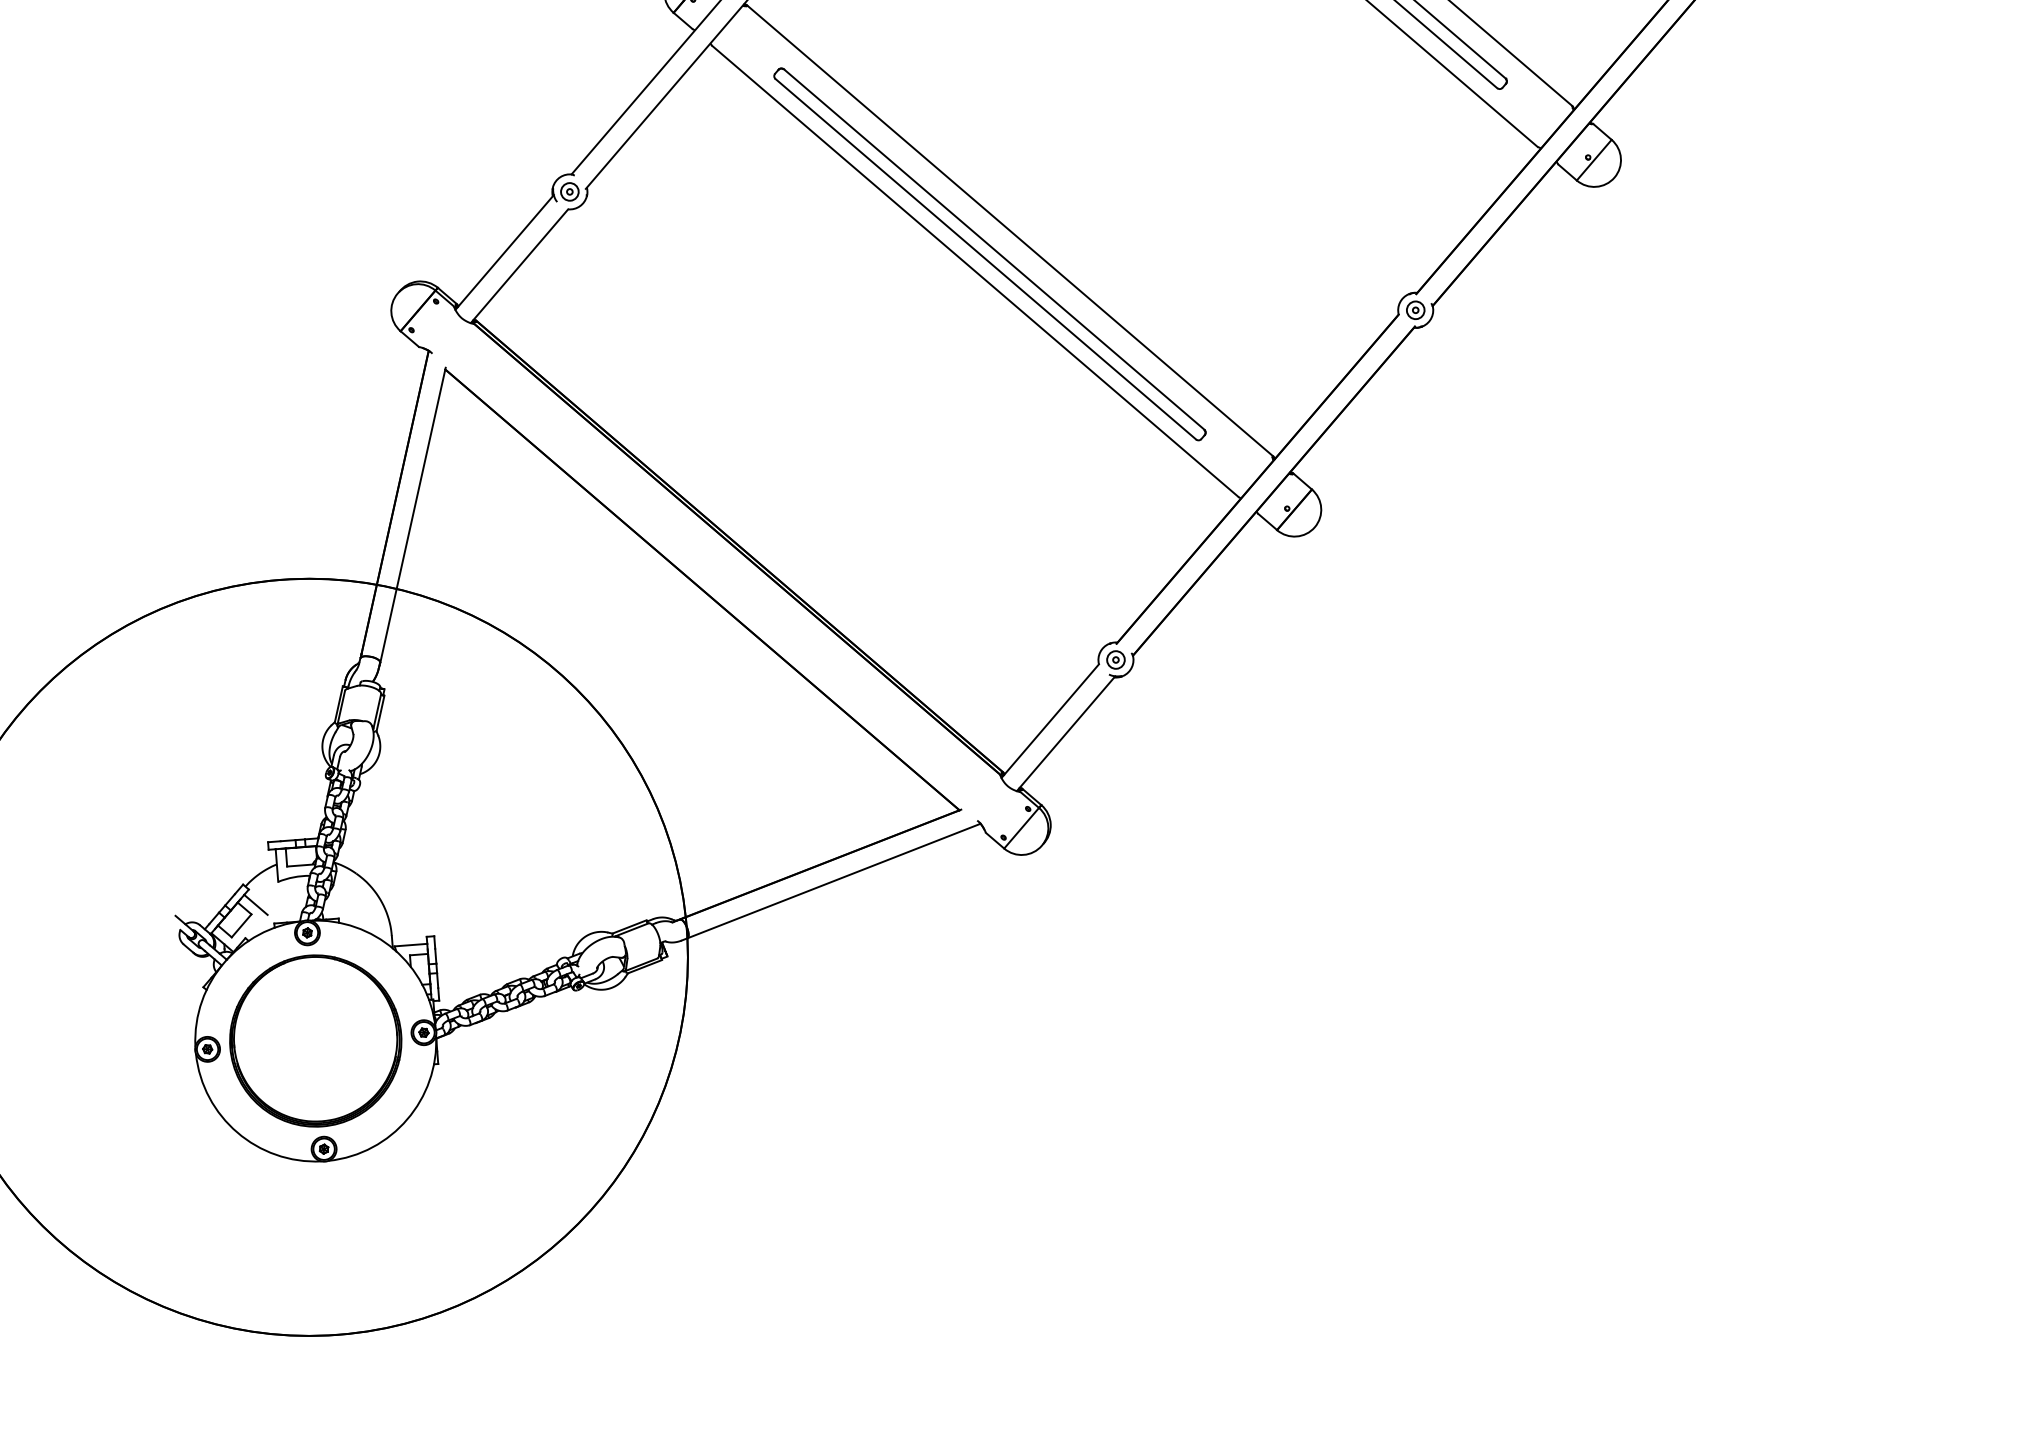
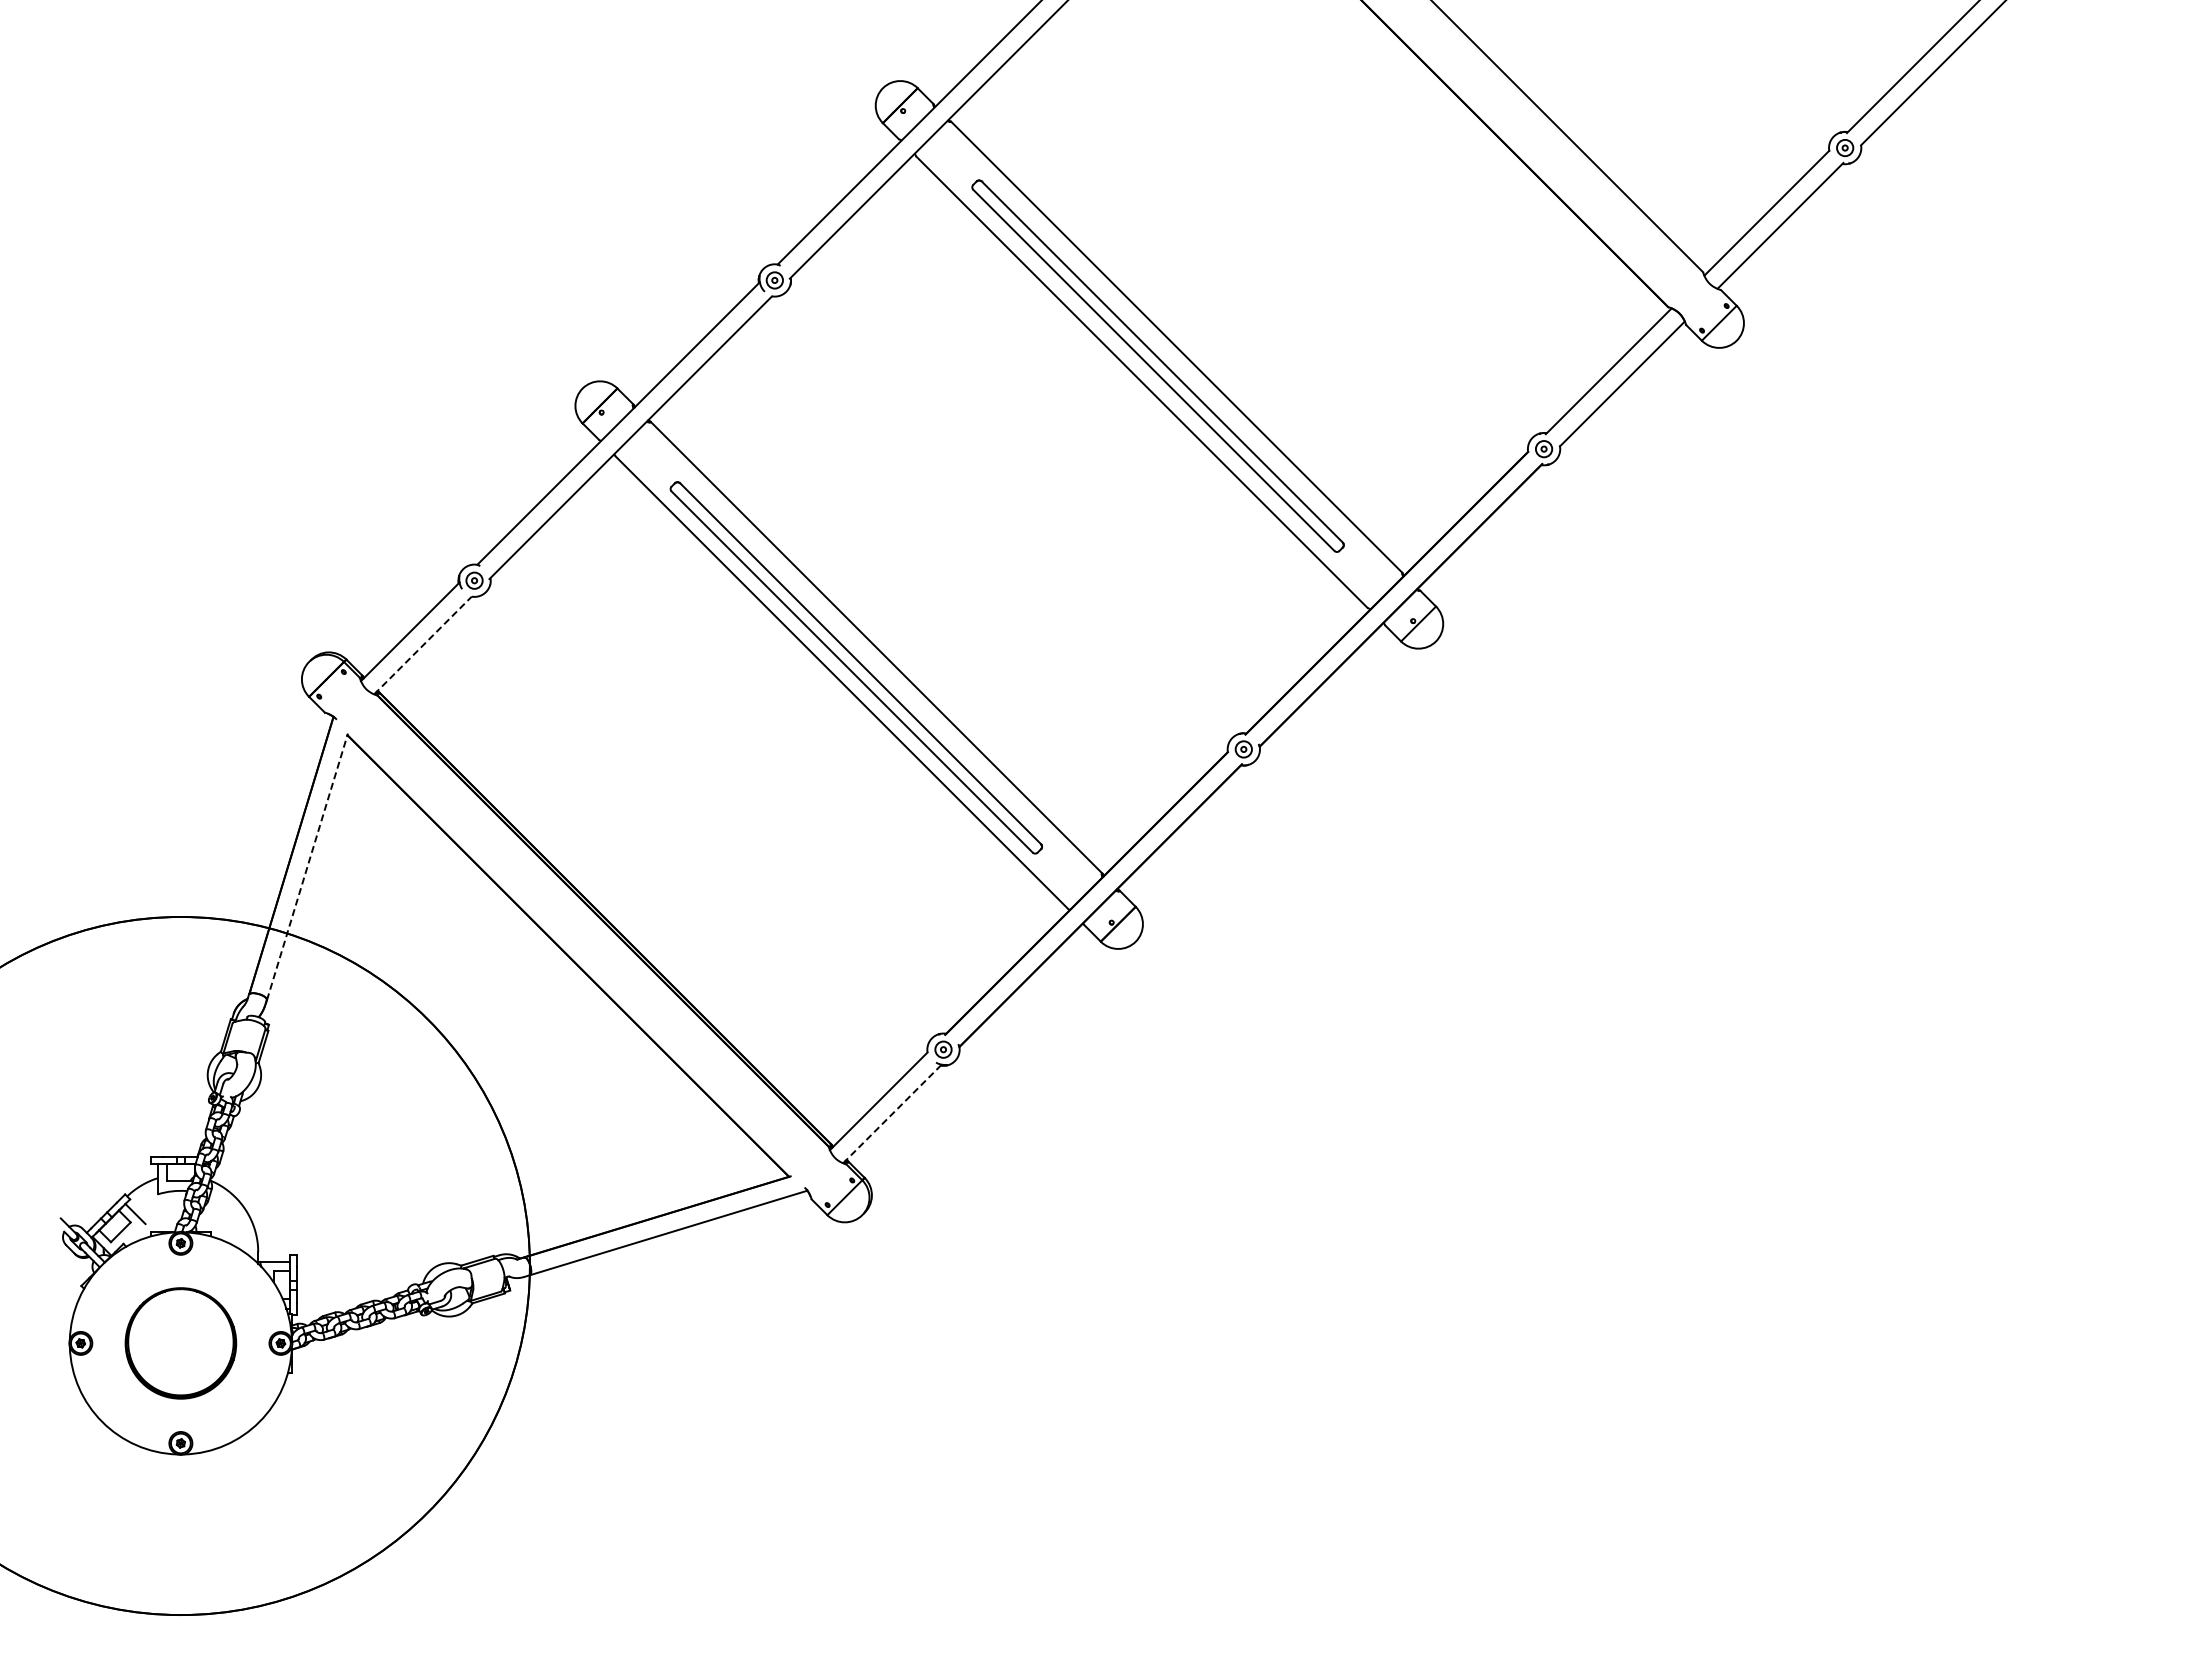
line: (520, 266) -> (423, 645), solid -> dashed
line: (413, 514) -> (307, 866), solid -> dashed
line: (1066, 733) -> (892, 1113), solid -> dashed
part: (315, 1041) -> (180, 1343), size x0.7

